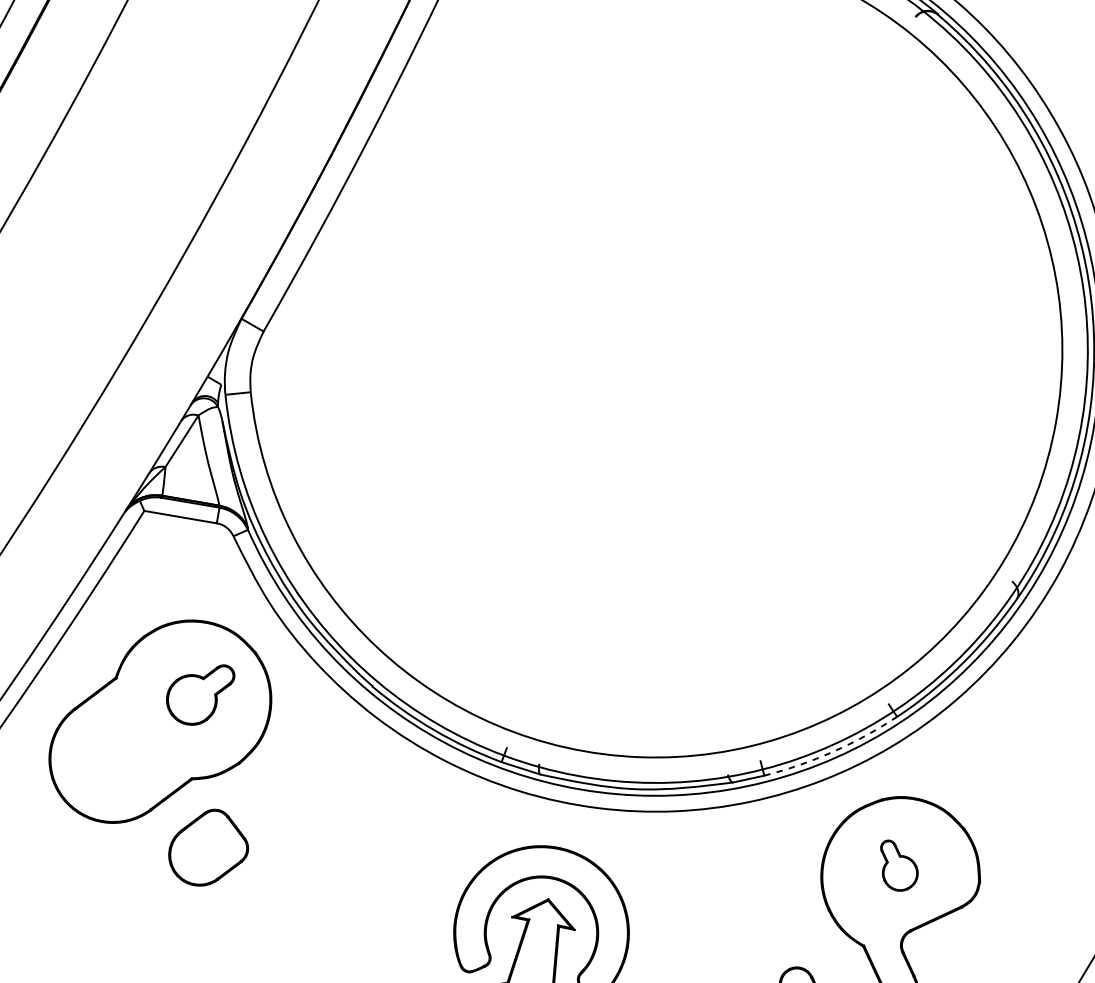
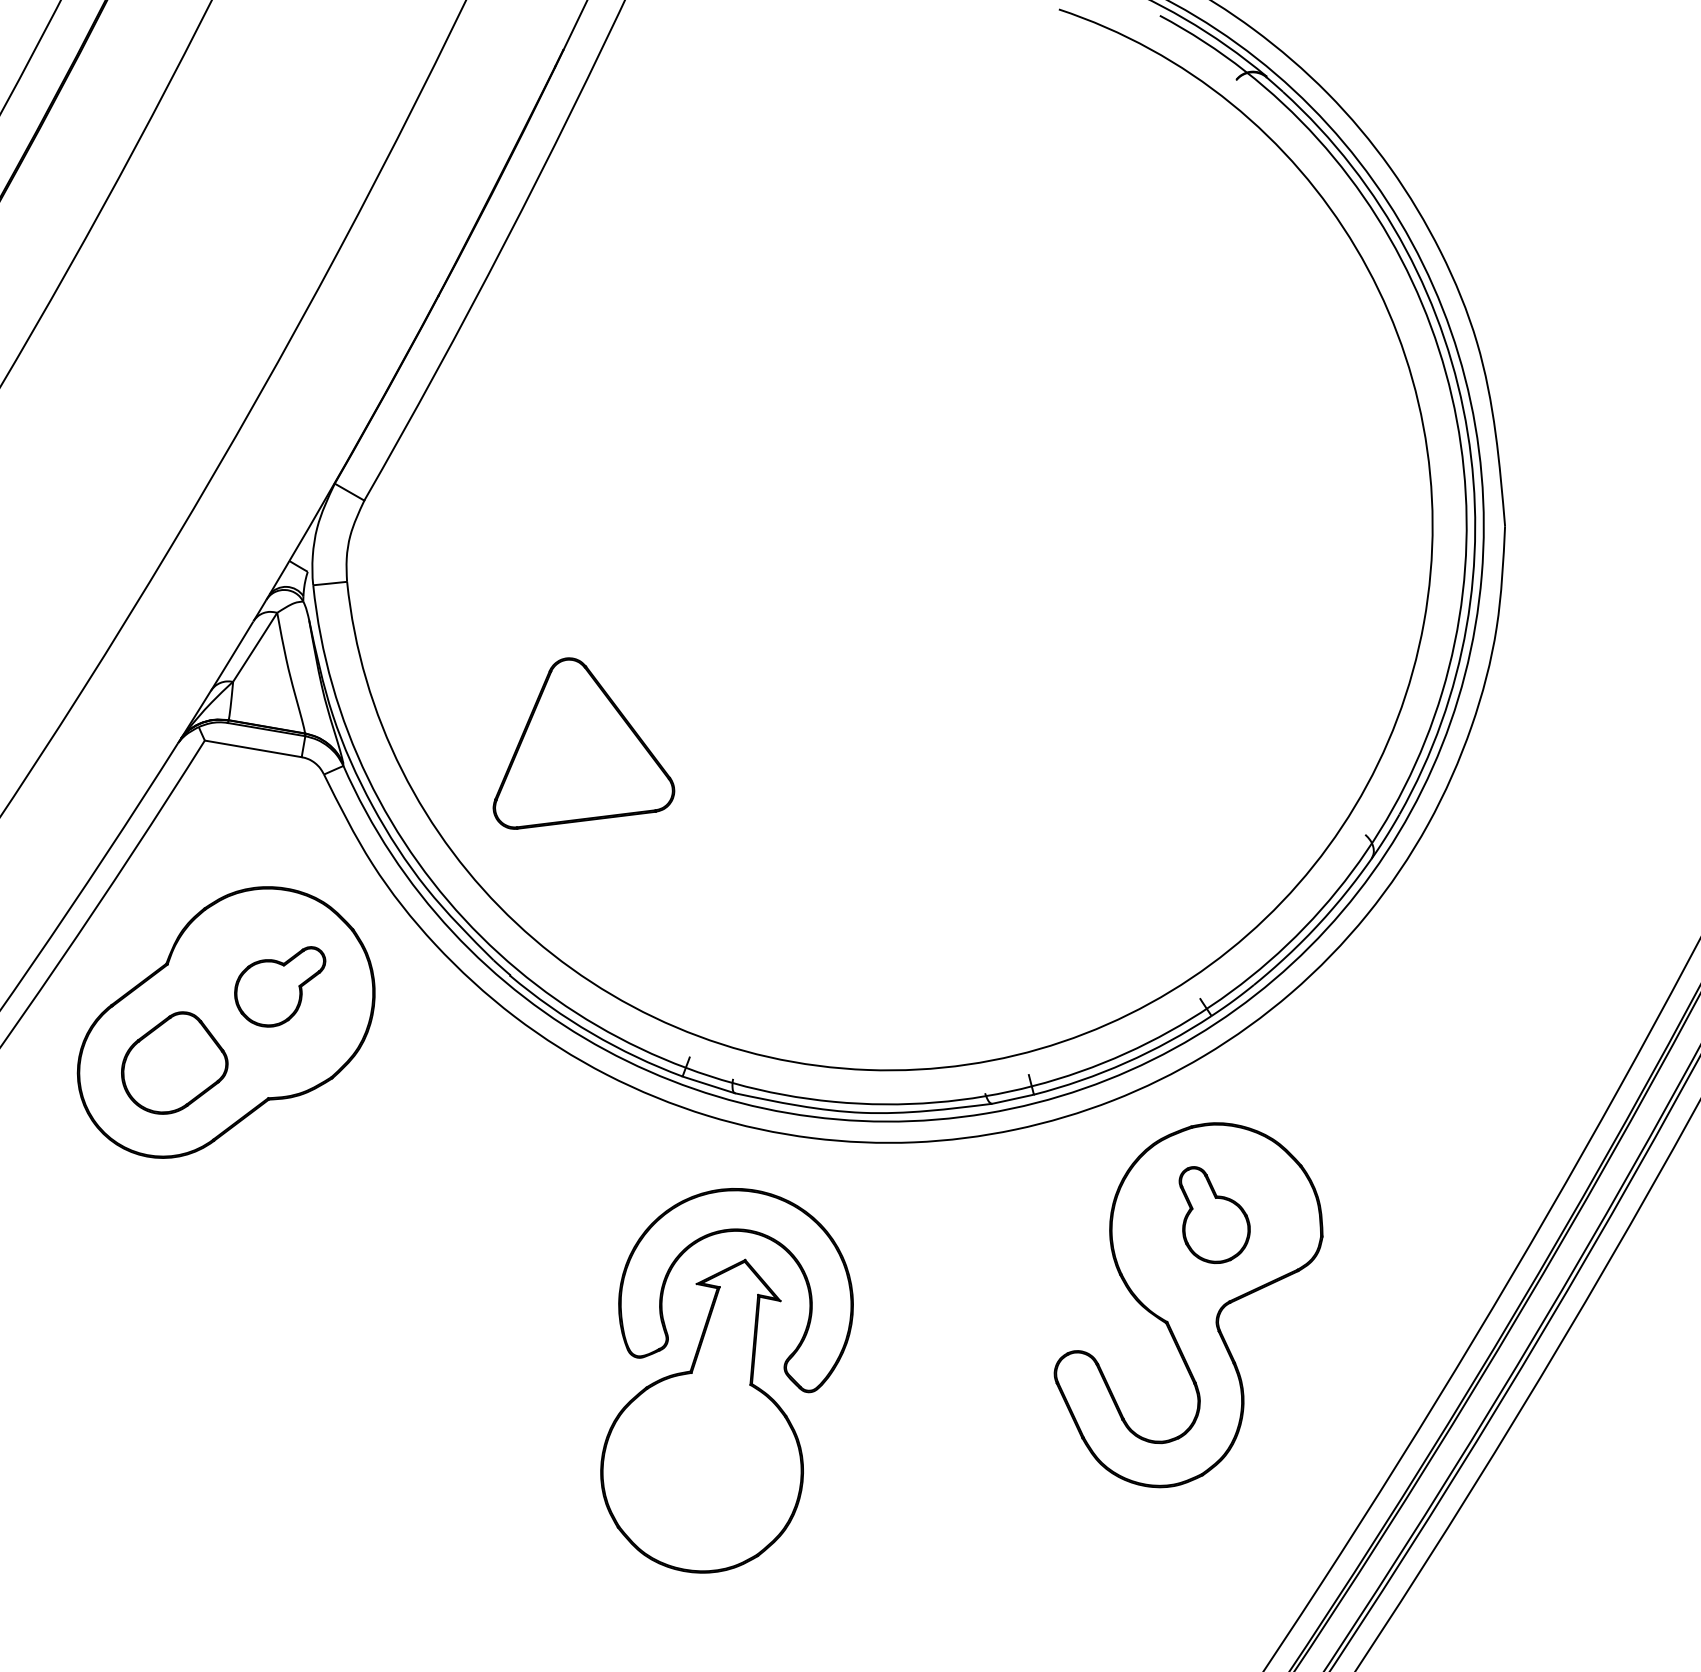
part: (427, 513) -> (583, 743), added
arc: (833, 751) -> (1126, 1062), dashed -> solid
part: (208, 847) -> (174, 1062), moved
part: (899, 865) -> (1214, 1214), size x1.43

